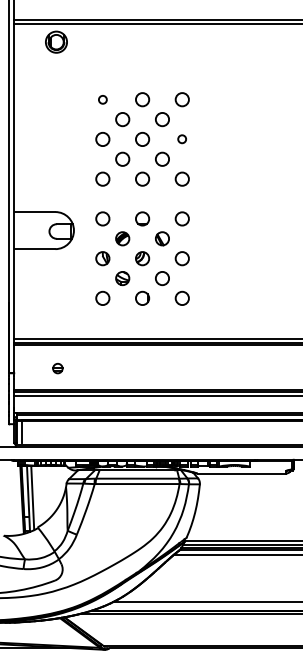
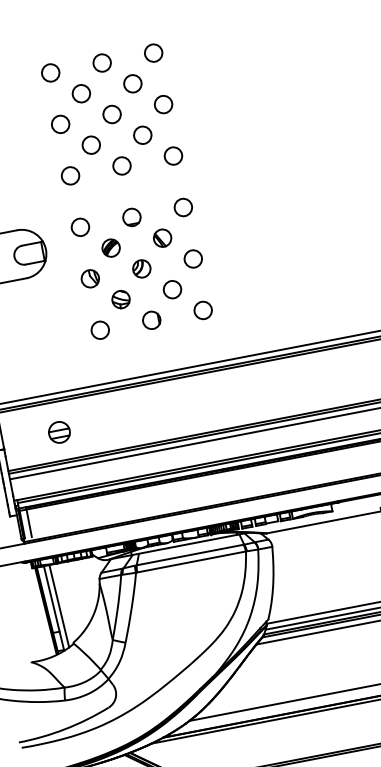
circle: (102, 99) -> (50, 72), size x1.67
circle: (181, 138) -> (162, 103), size x1.67
part: (57, 368) -> (59, 432), size x1.67

